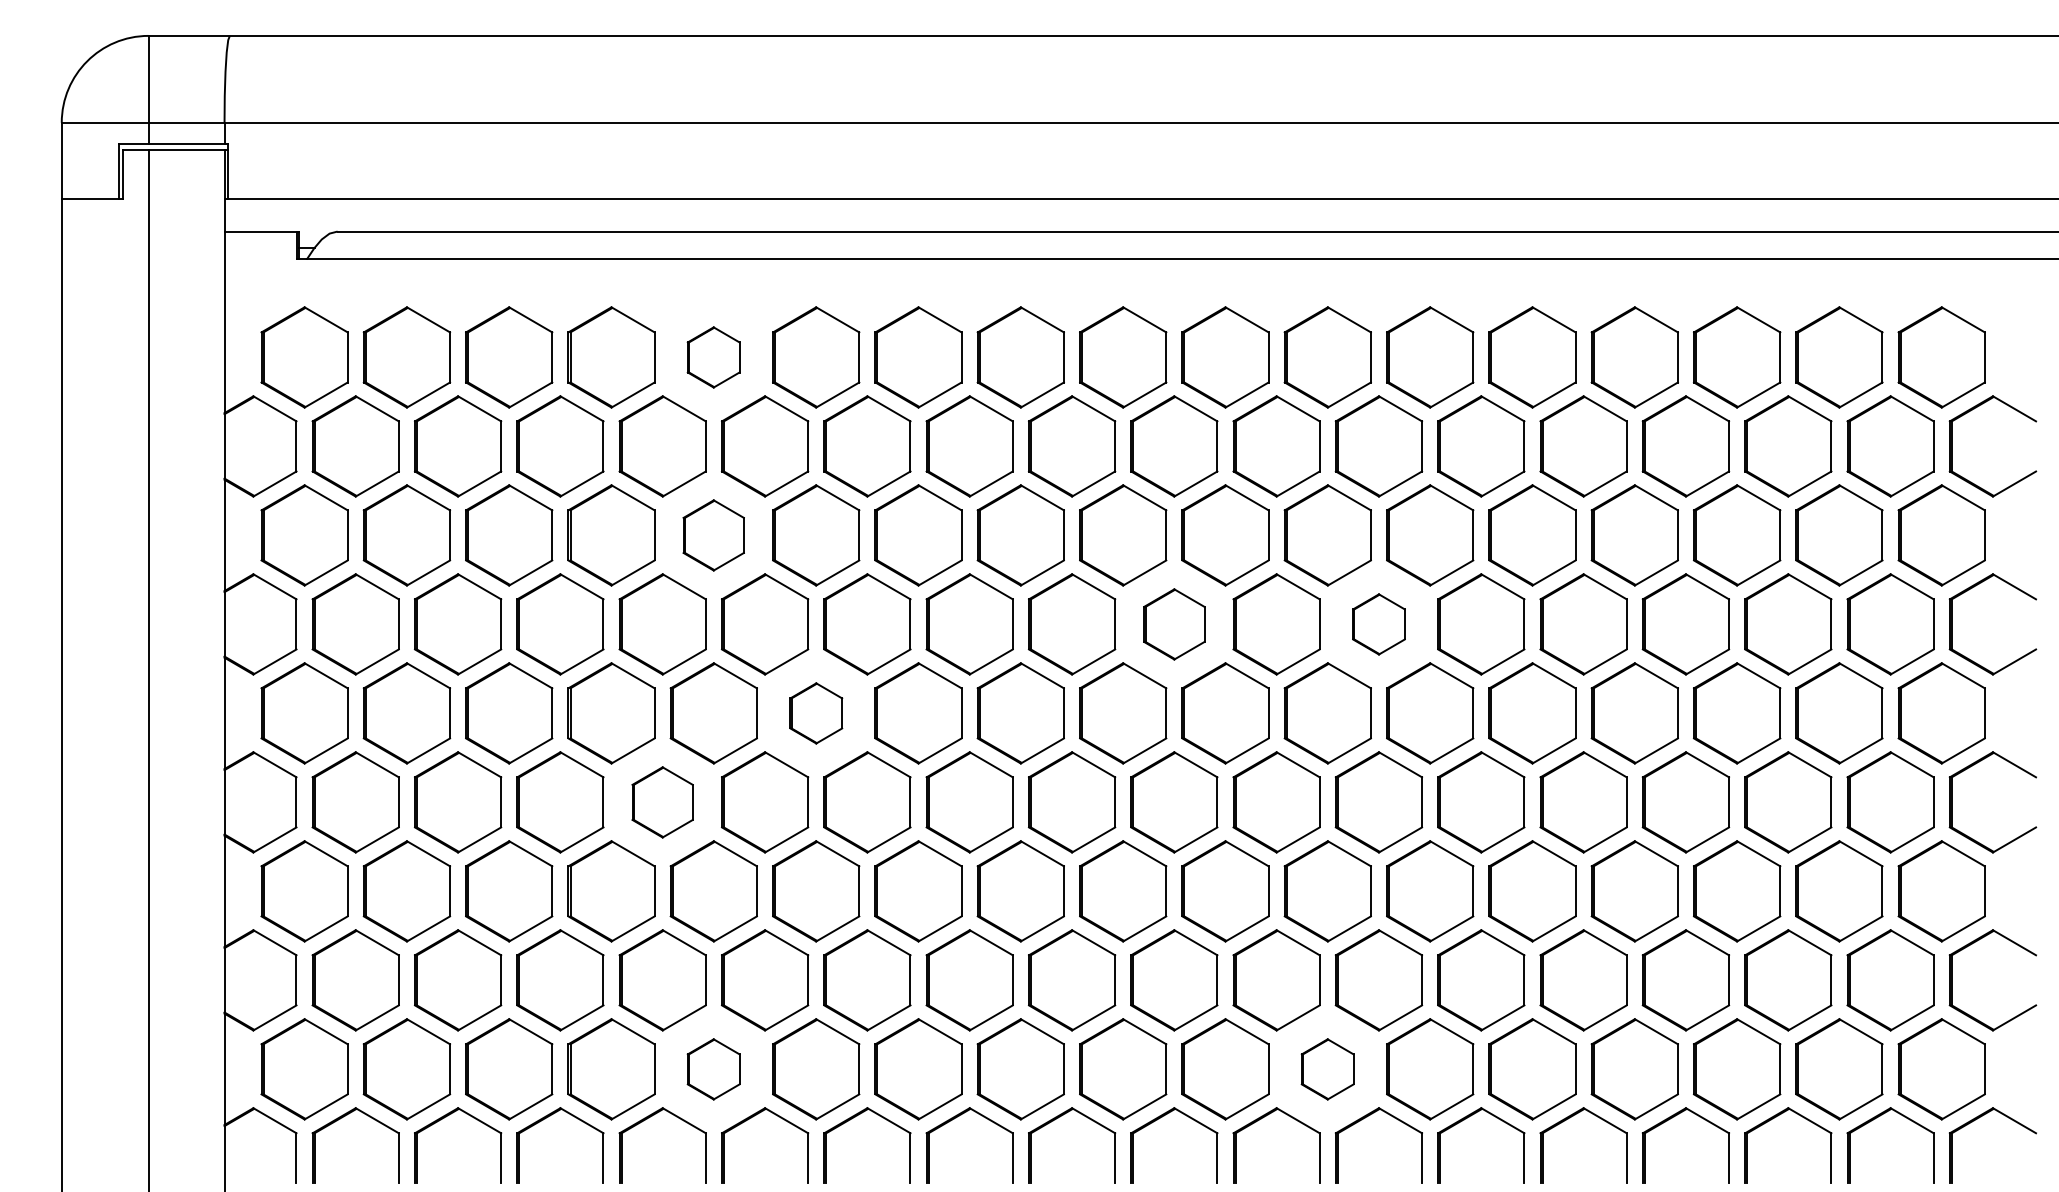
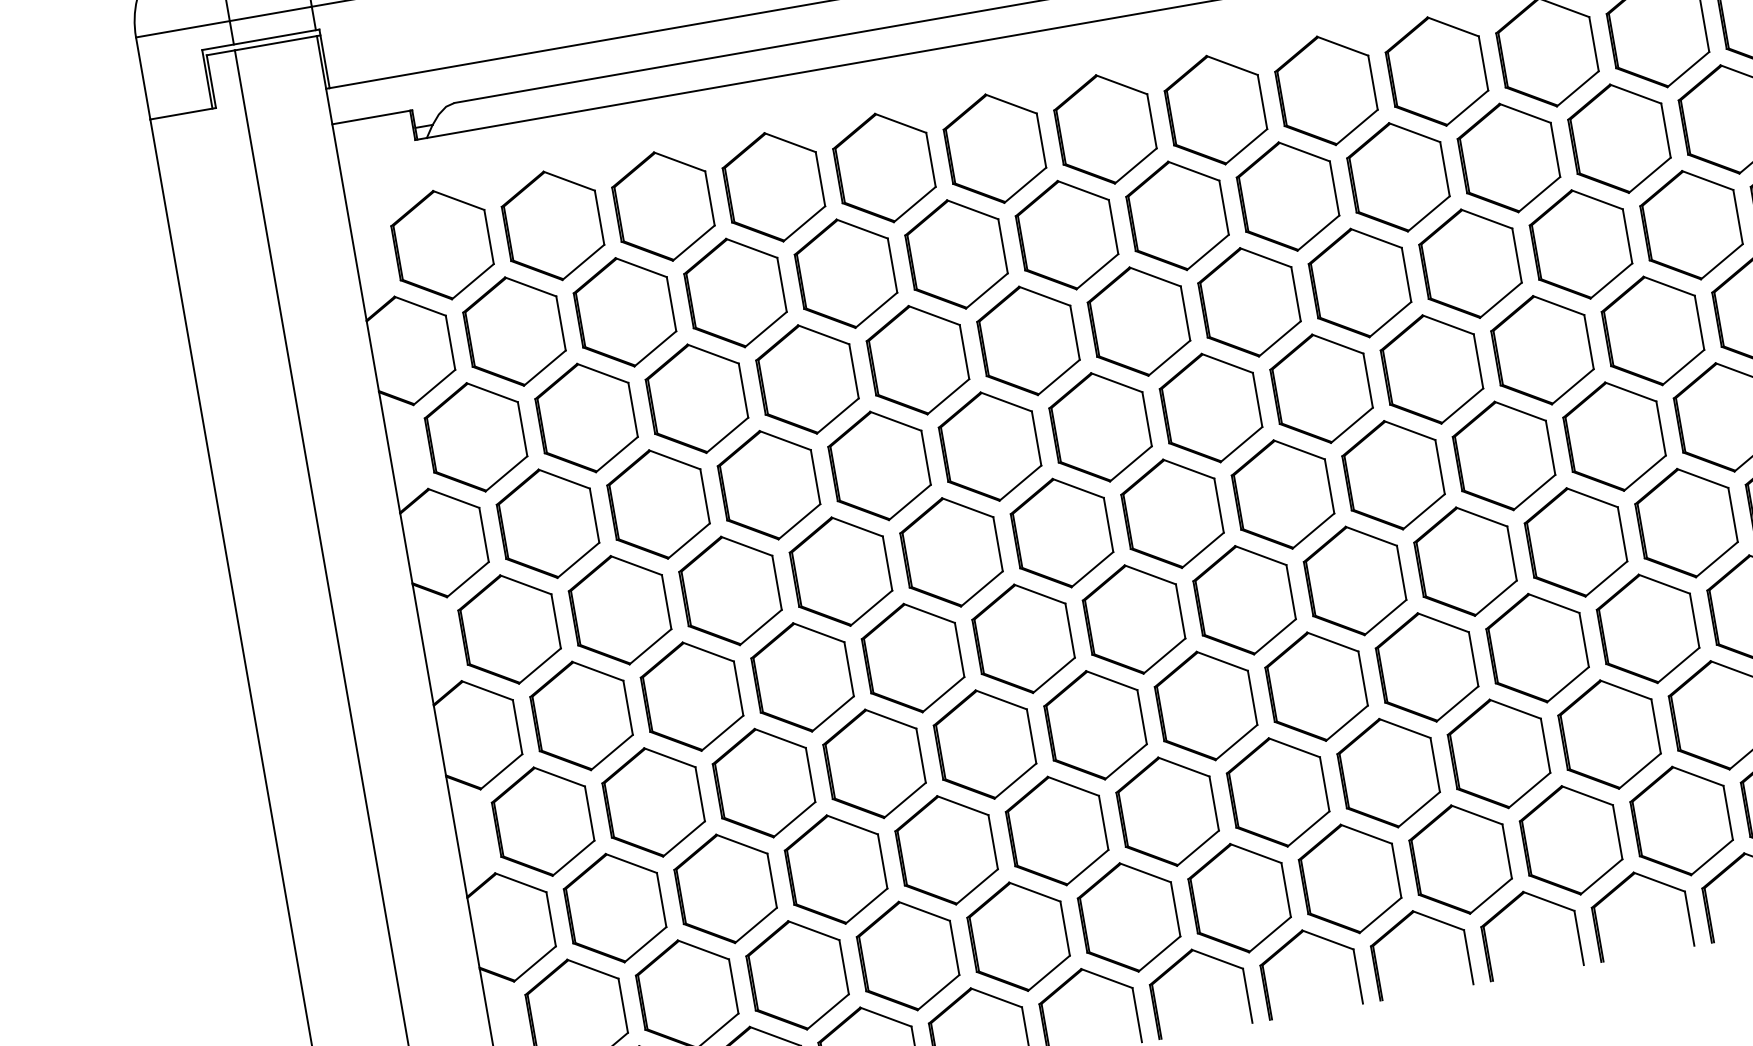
part: (713, 357) -> (884, 168), size x1.67
part: (713, 535) -> (917, 360), size x1.43
part: (1174, 624) -> (1432, 369), size x1.43
part: (1378, 624) -> (1652, 331), size x1.67
part: (816, 713) -> (1062, 533), size x1.67
part: (662, 802) -> (912, 658), size x1.43
part: (713, 1069) -> (1018, 937), size x1.67
part: (1327, 1069) -> (1681, 821), size x1.67

